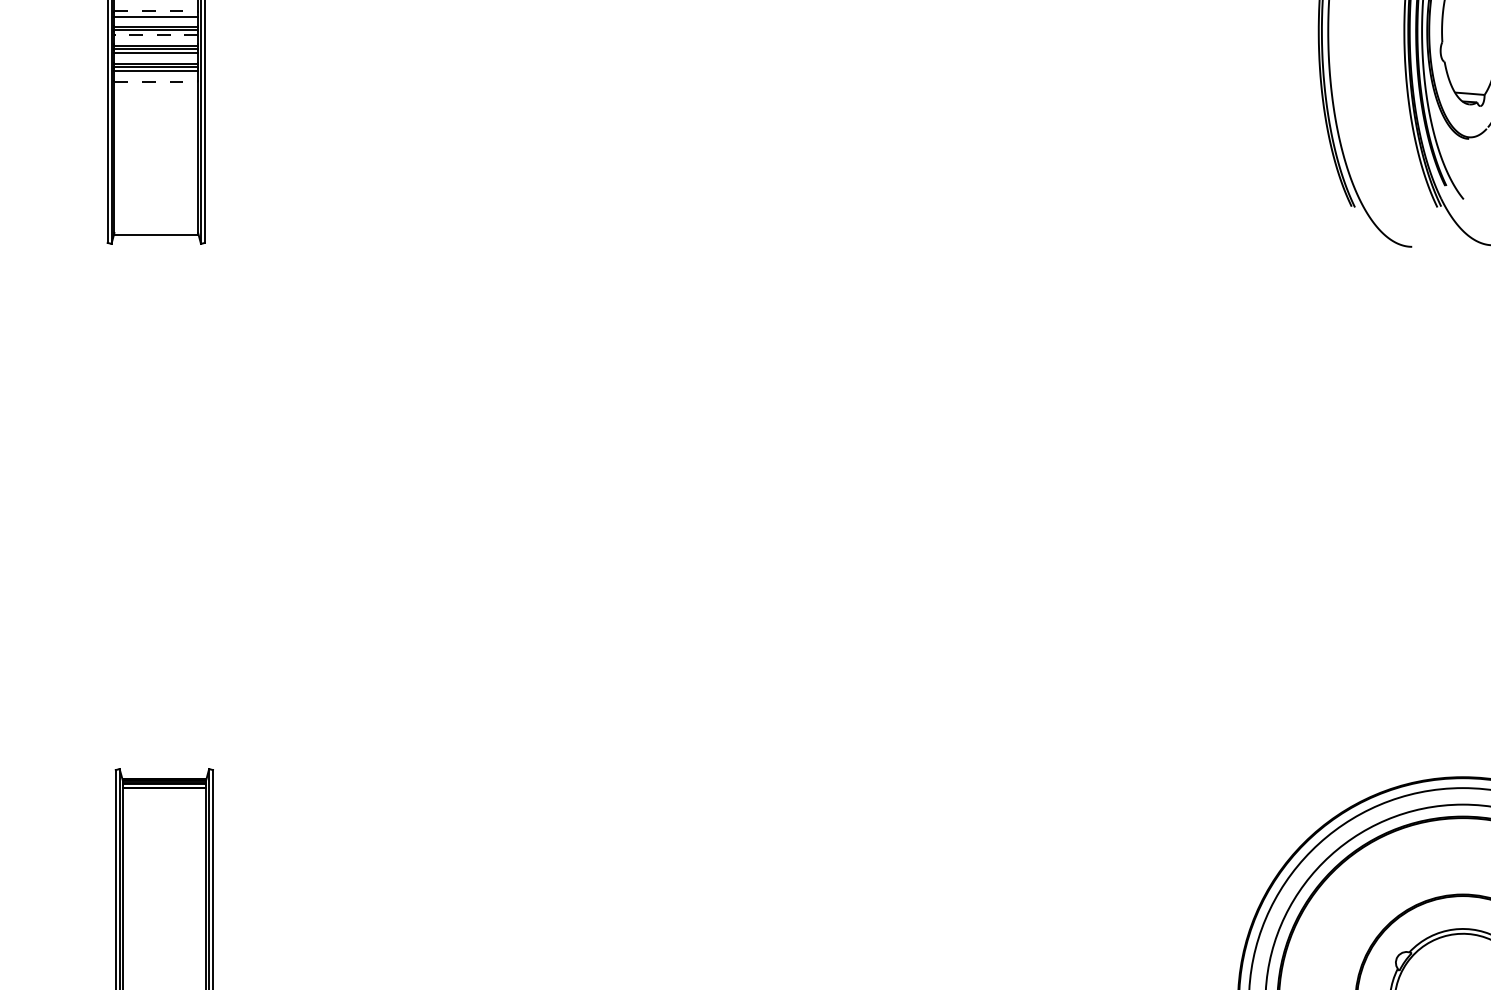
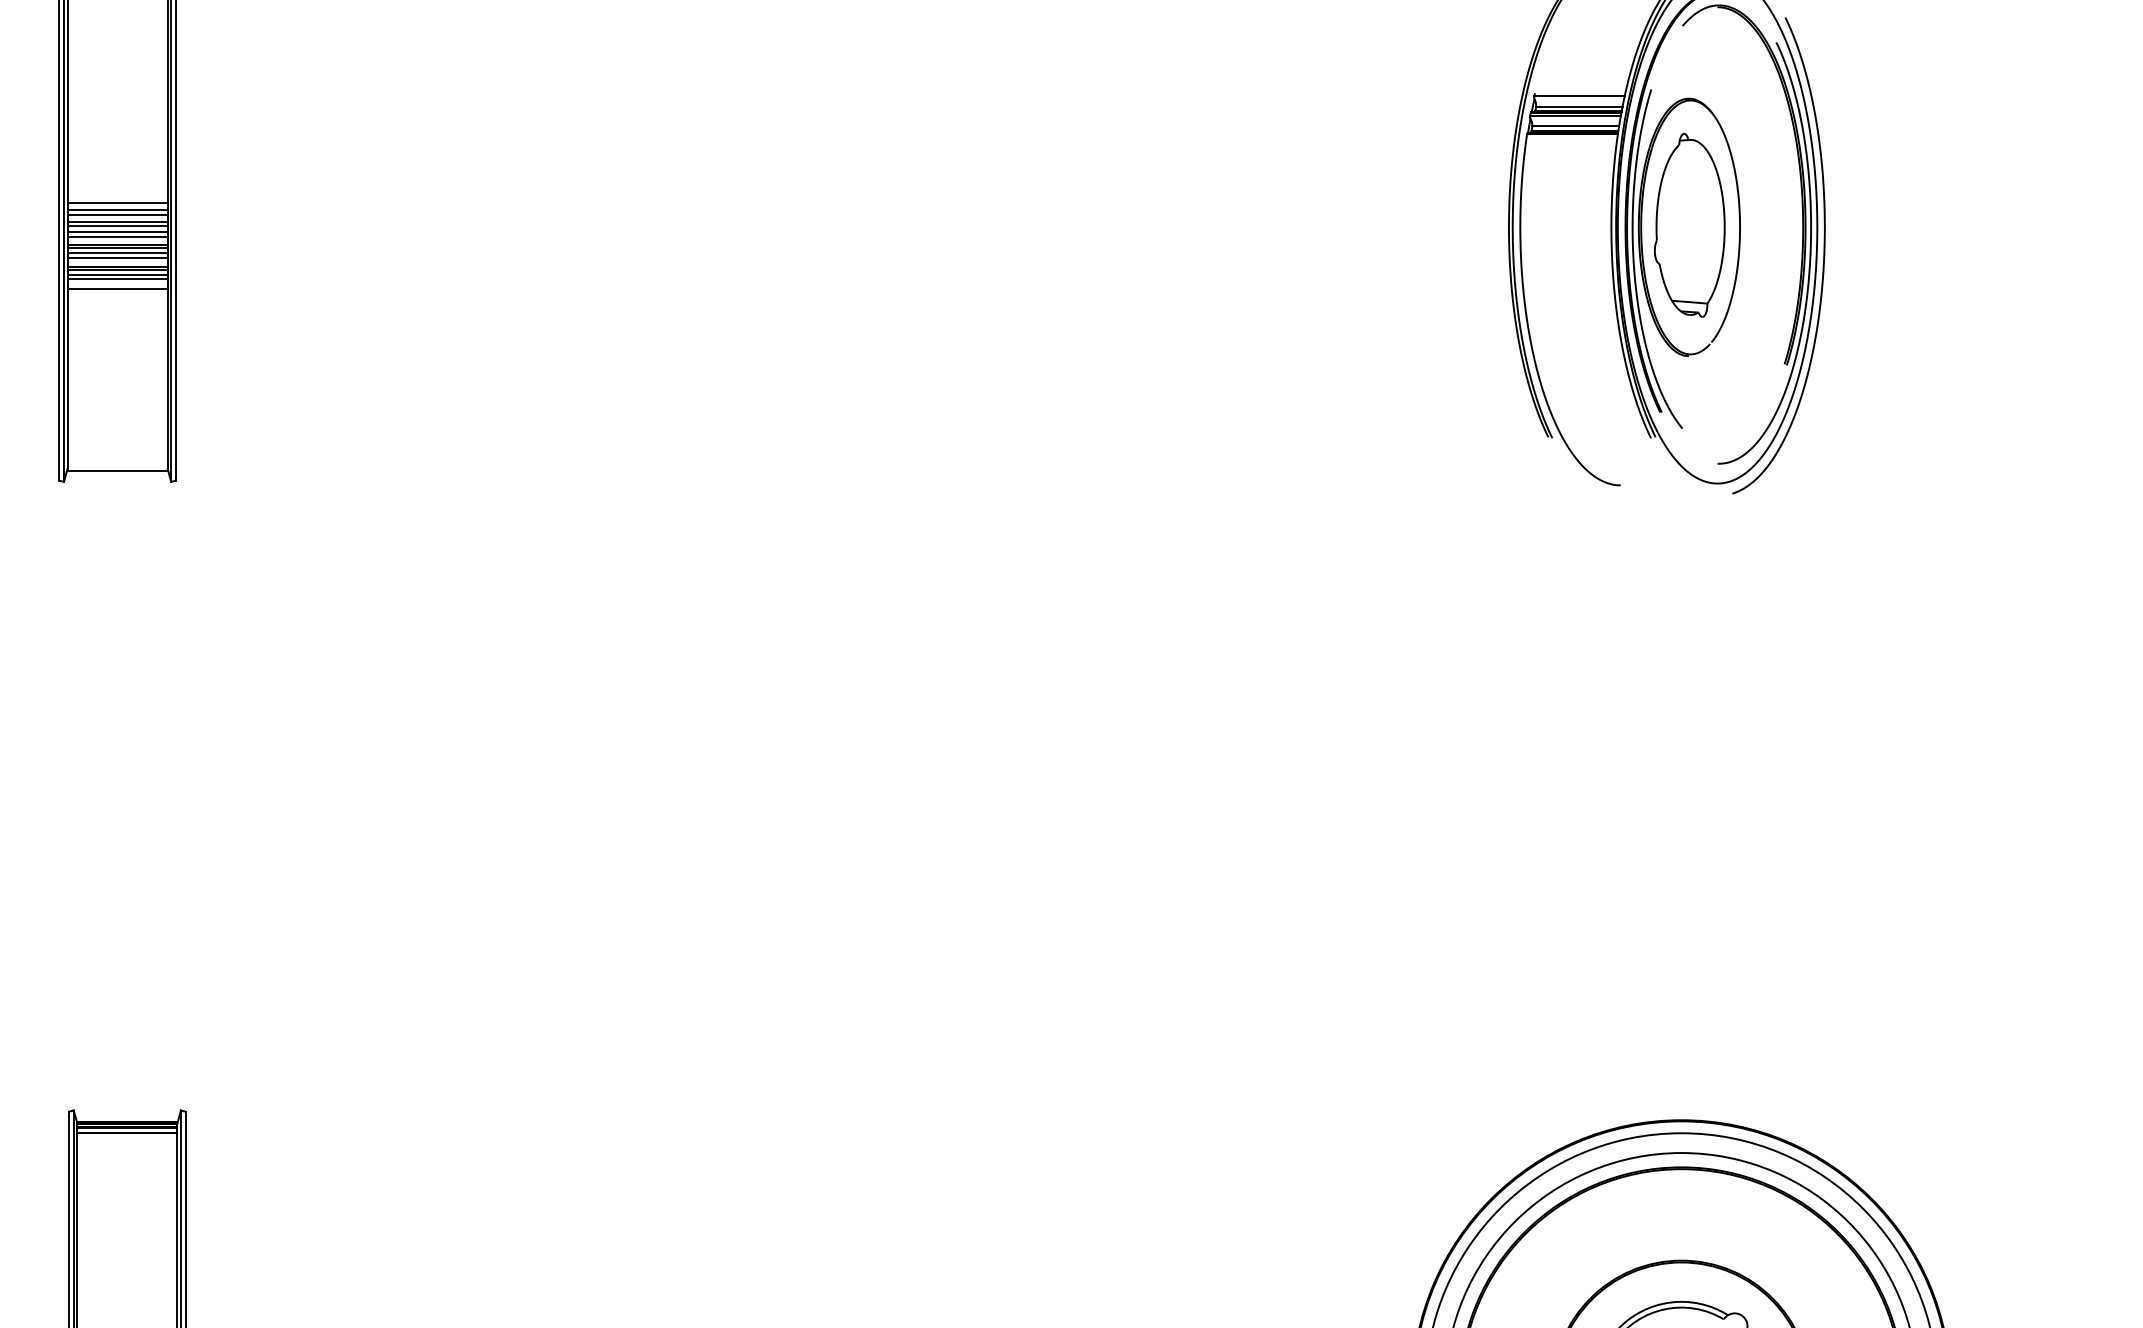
line: (157, 11) -> (118, 203), dashed -> solid
line: (156, 21) -> (117, 215), added
line: (156, 34) -> (117, 231), dashed -> solid
line: (156, 38) -> (117, 236), added
line: (156, 57) -> (117, 258), added
line: (156, 74) -> (117, 279), added
line: (157, 82) -> (118, 288), dashed -> solid

